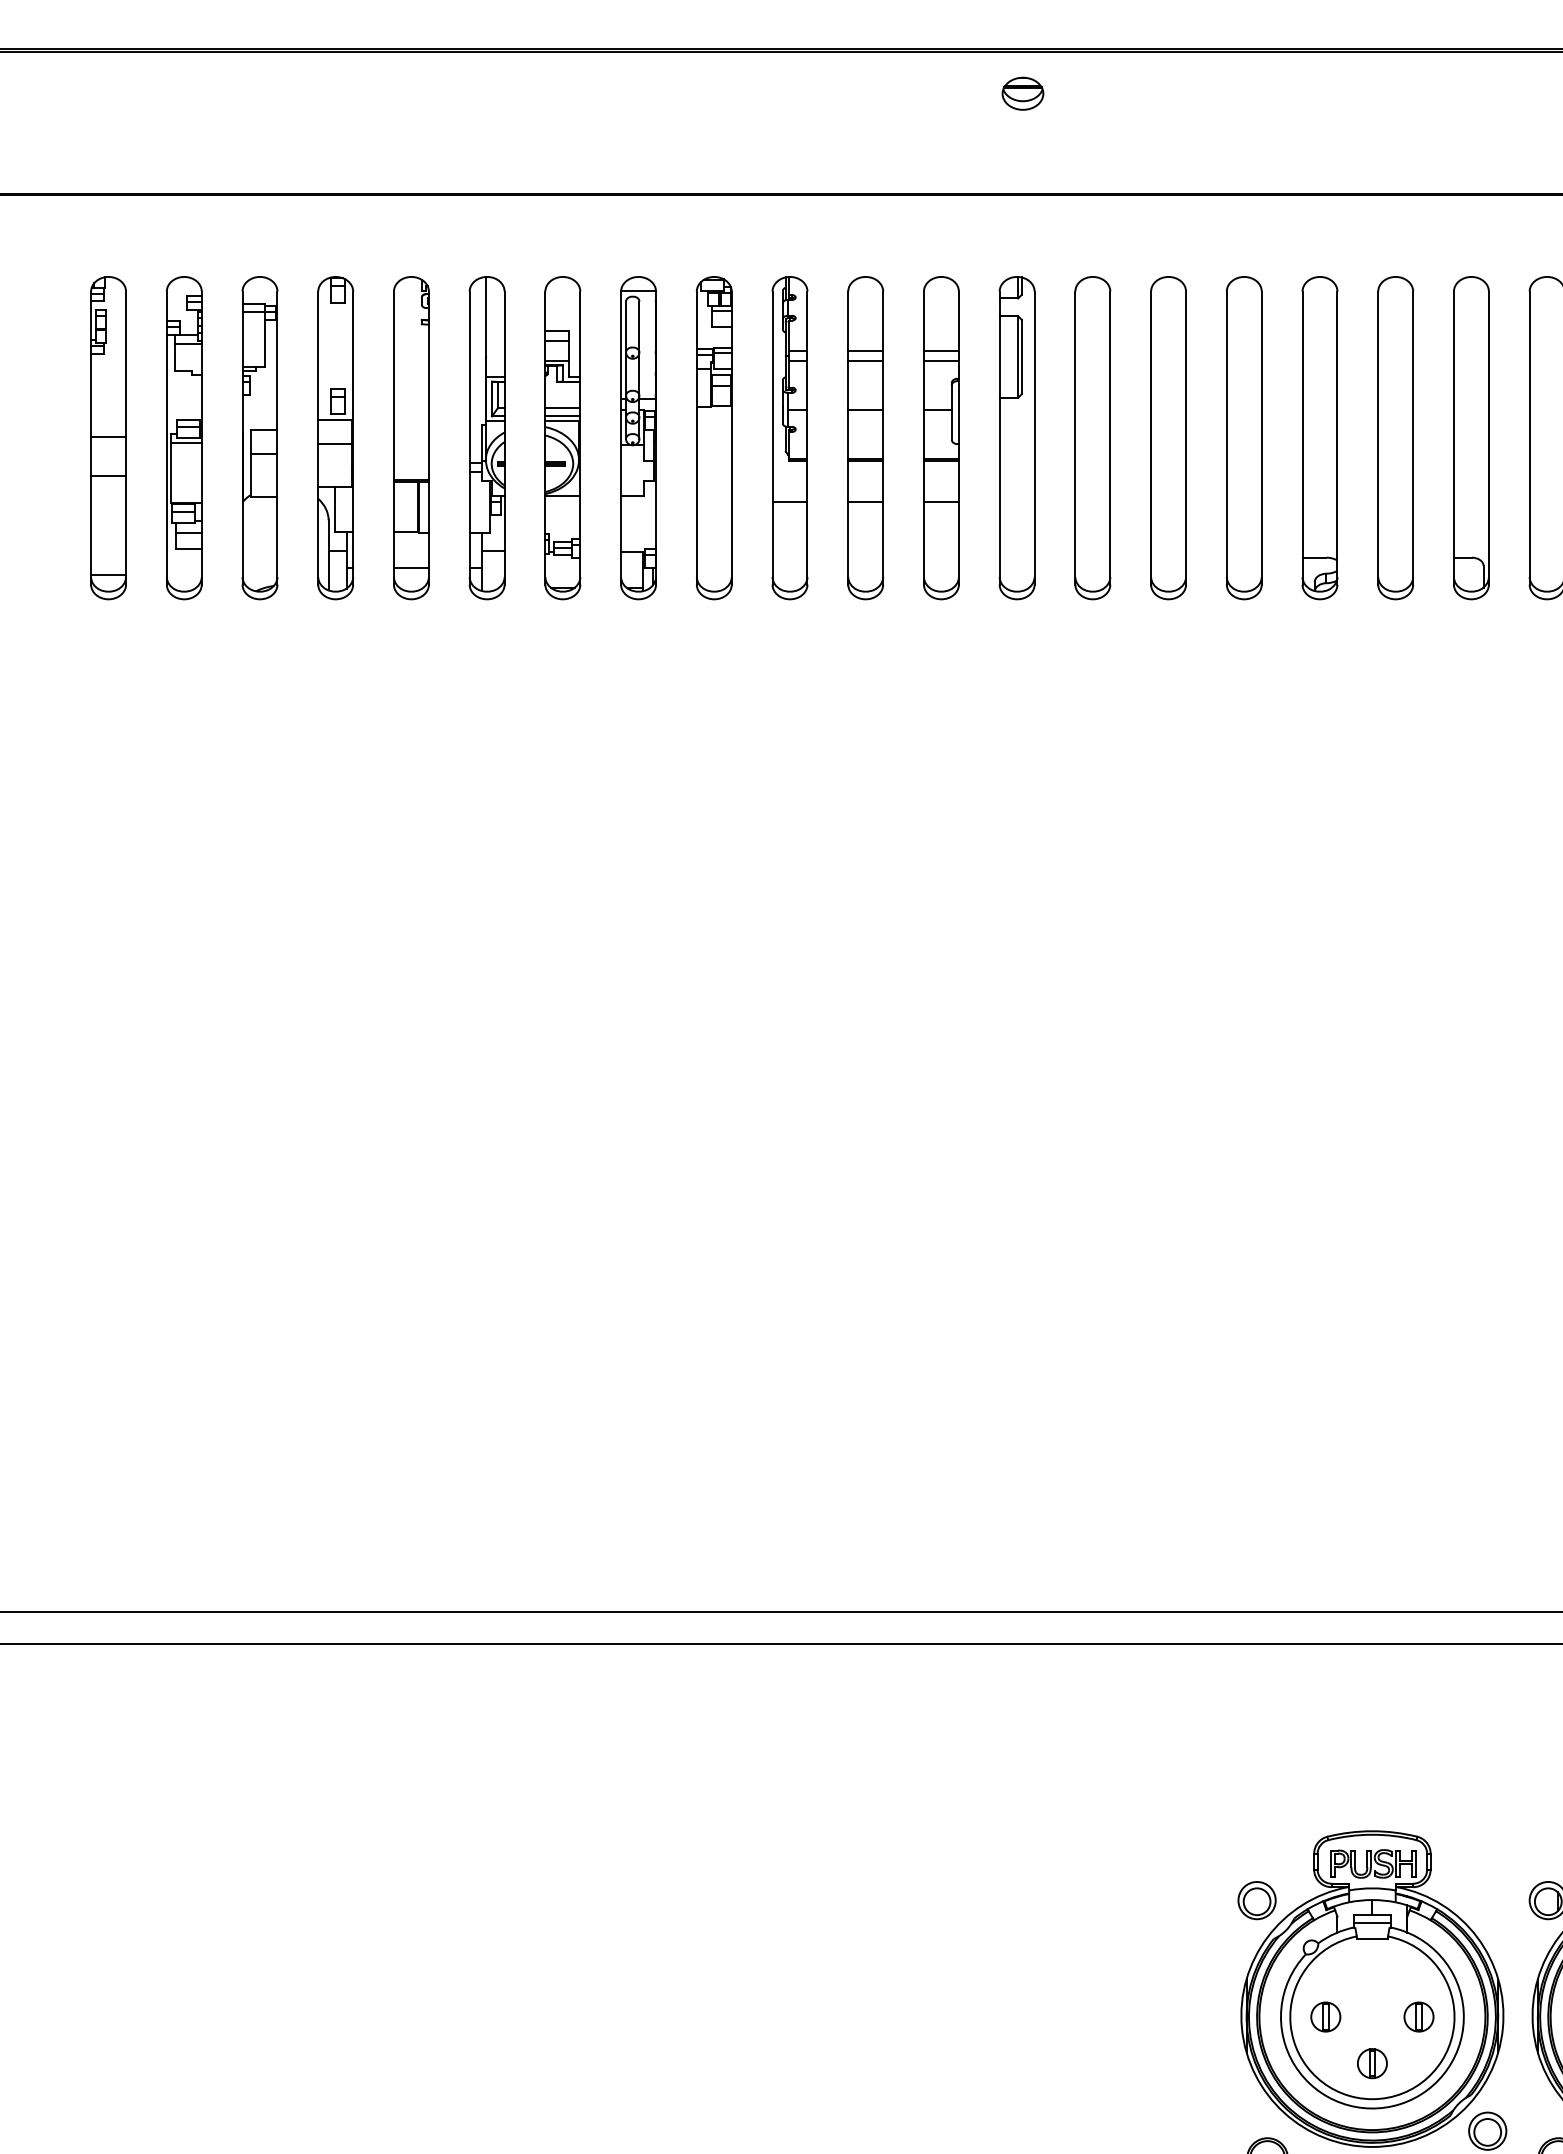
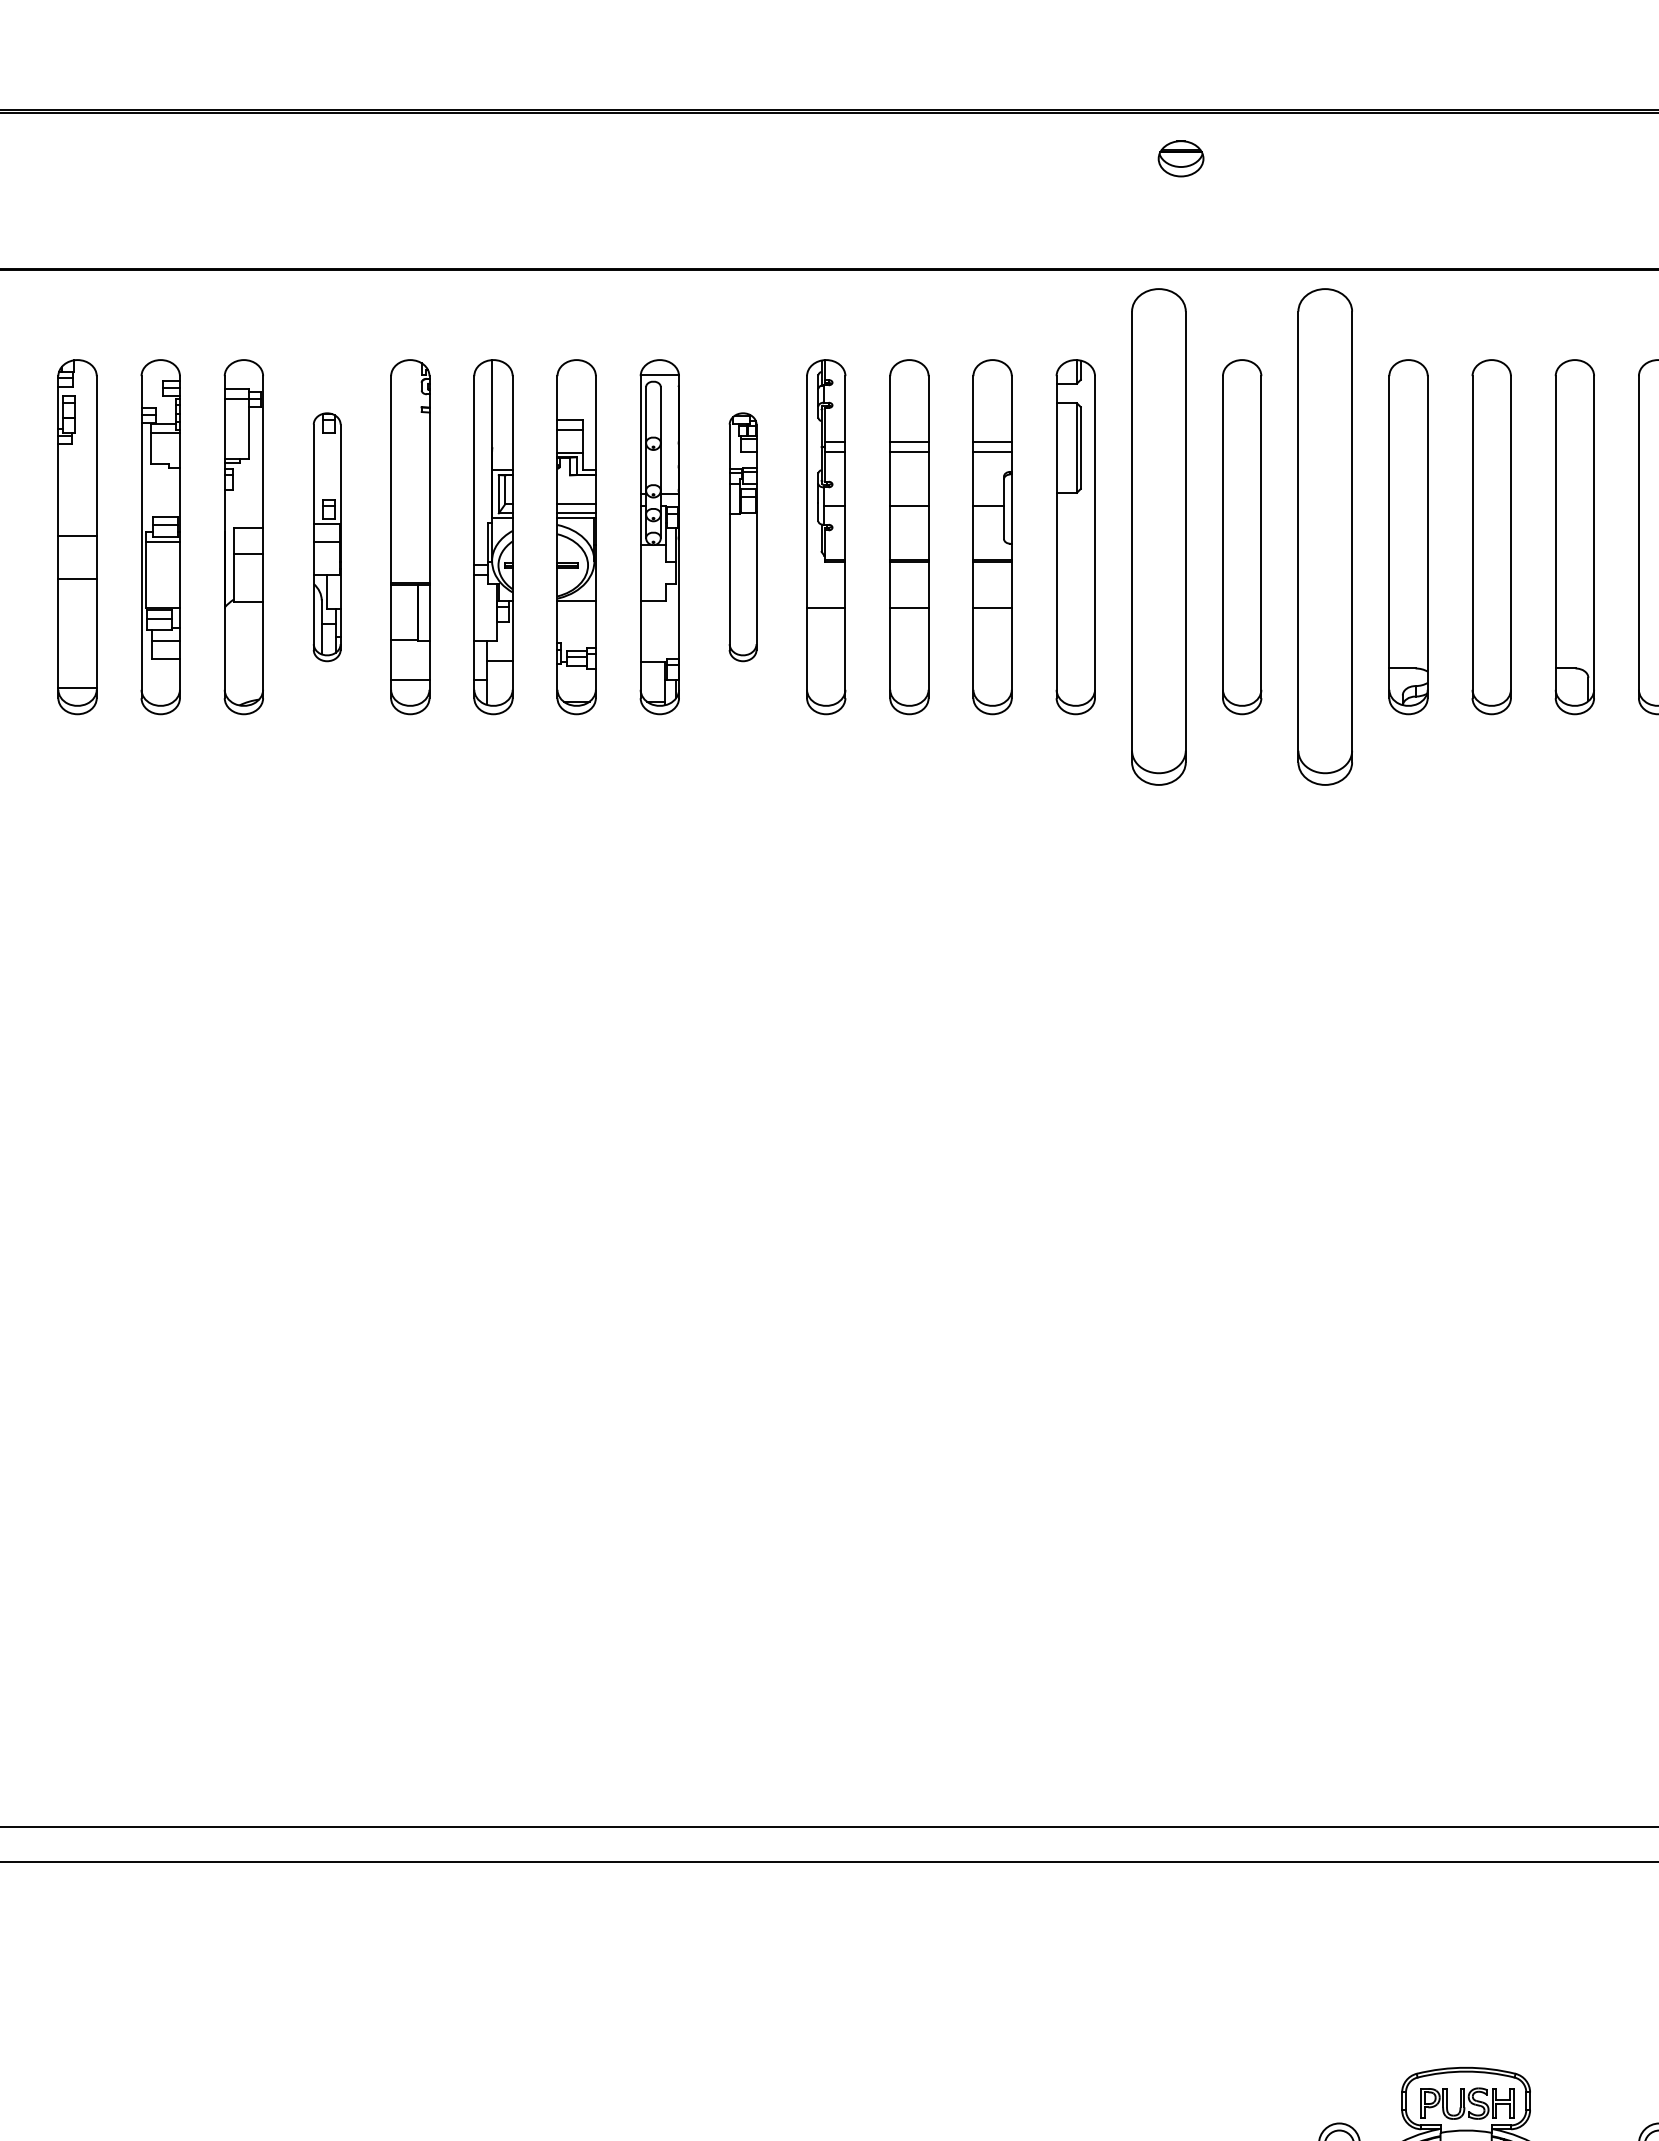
part: (1022, 93) -> (1180, 158), moved
part: (335, 438) -> (326, 537), size x0.7
part: (714, 438) -> (743, 537), size x0.7
part: (1092, 438) -> (1158, 537), size x1.4
part: (1244, 438) -> (1325, 537), size x1.4

